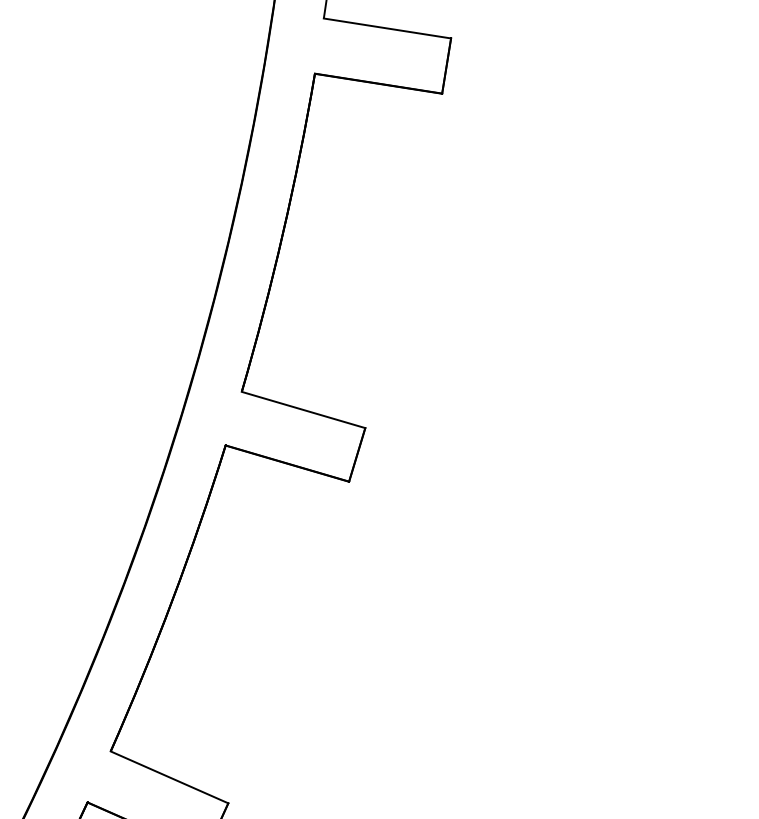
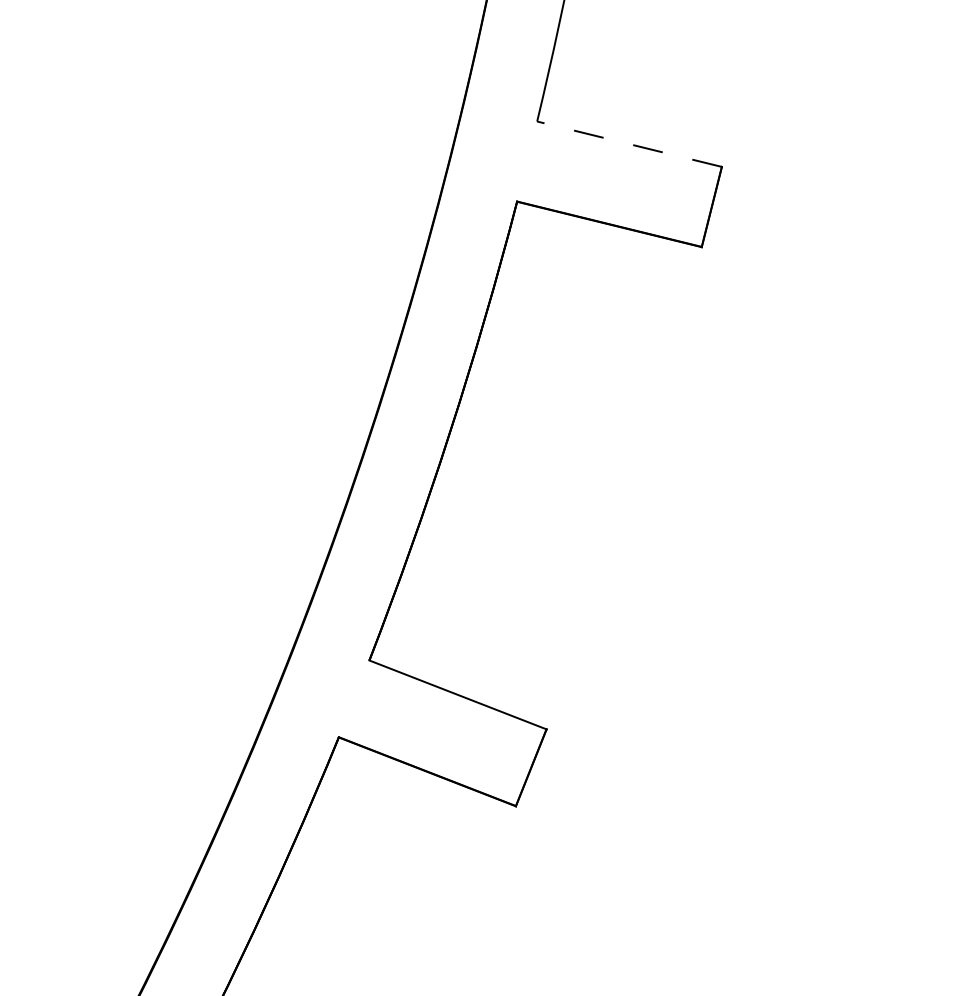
line: (386, 28) -> (628, 144), solid -> dashed

